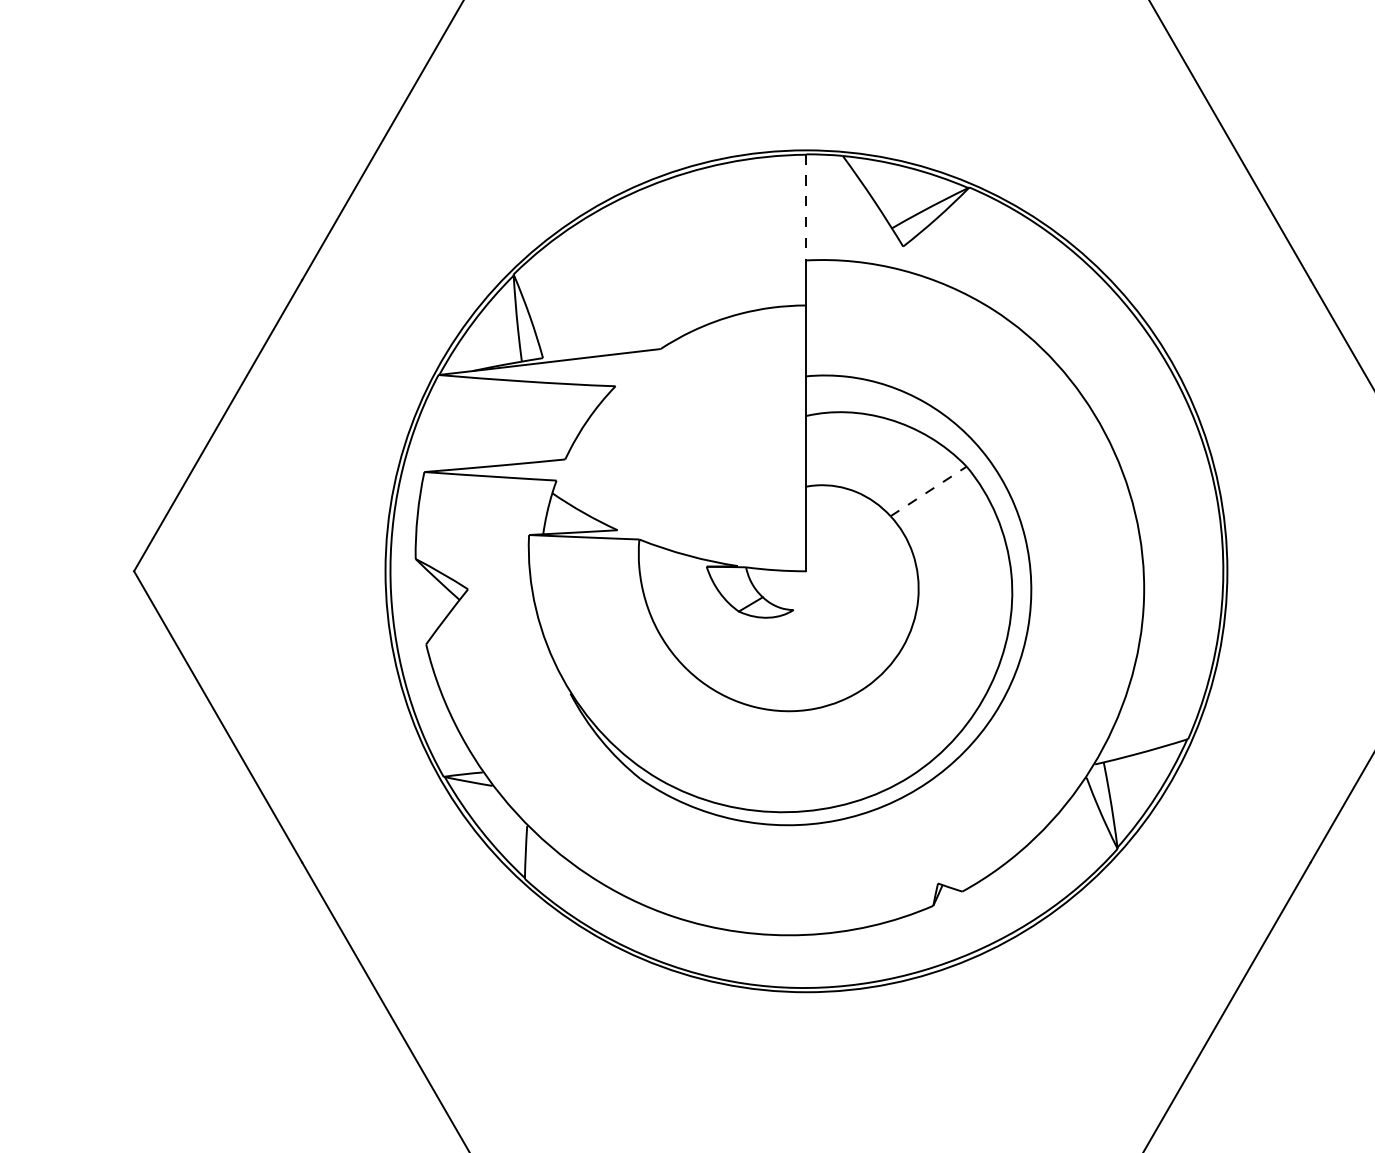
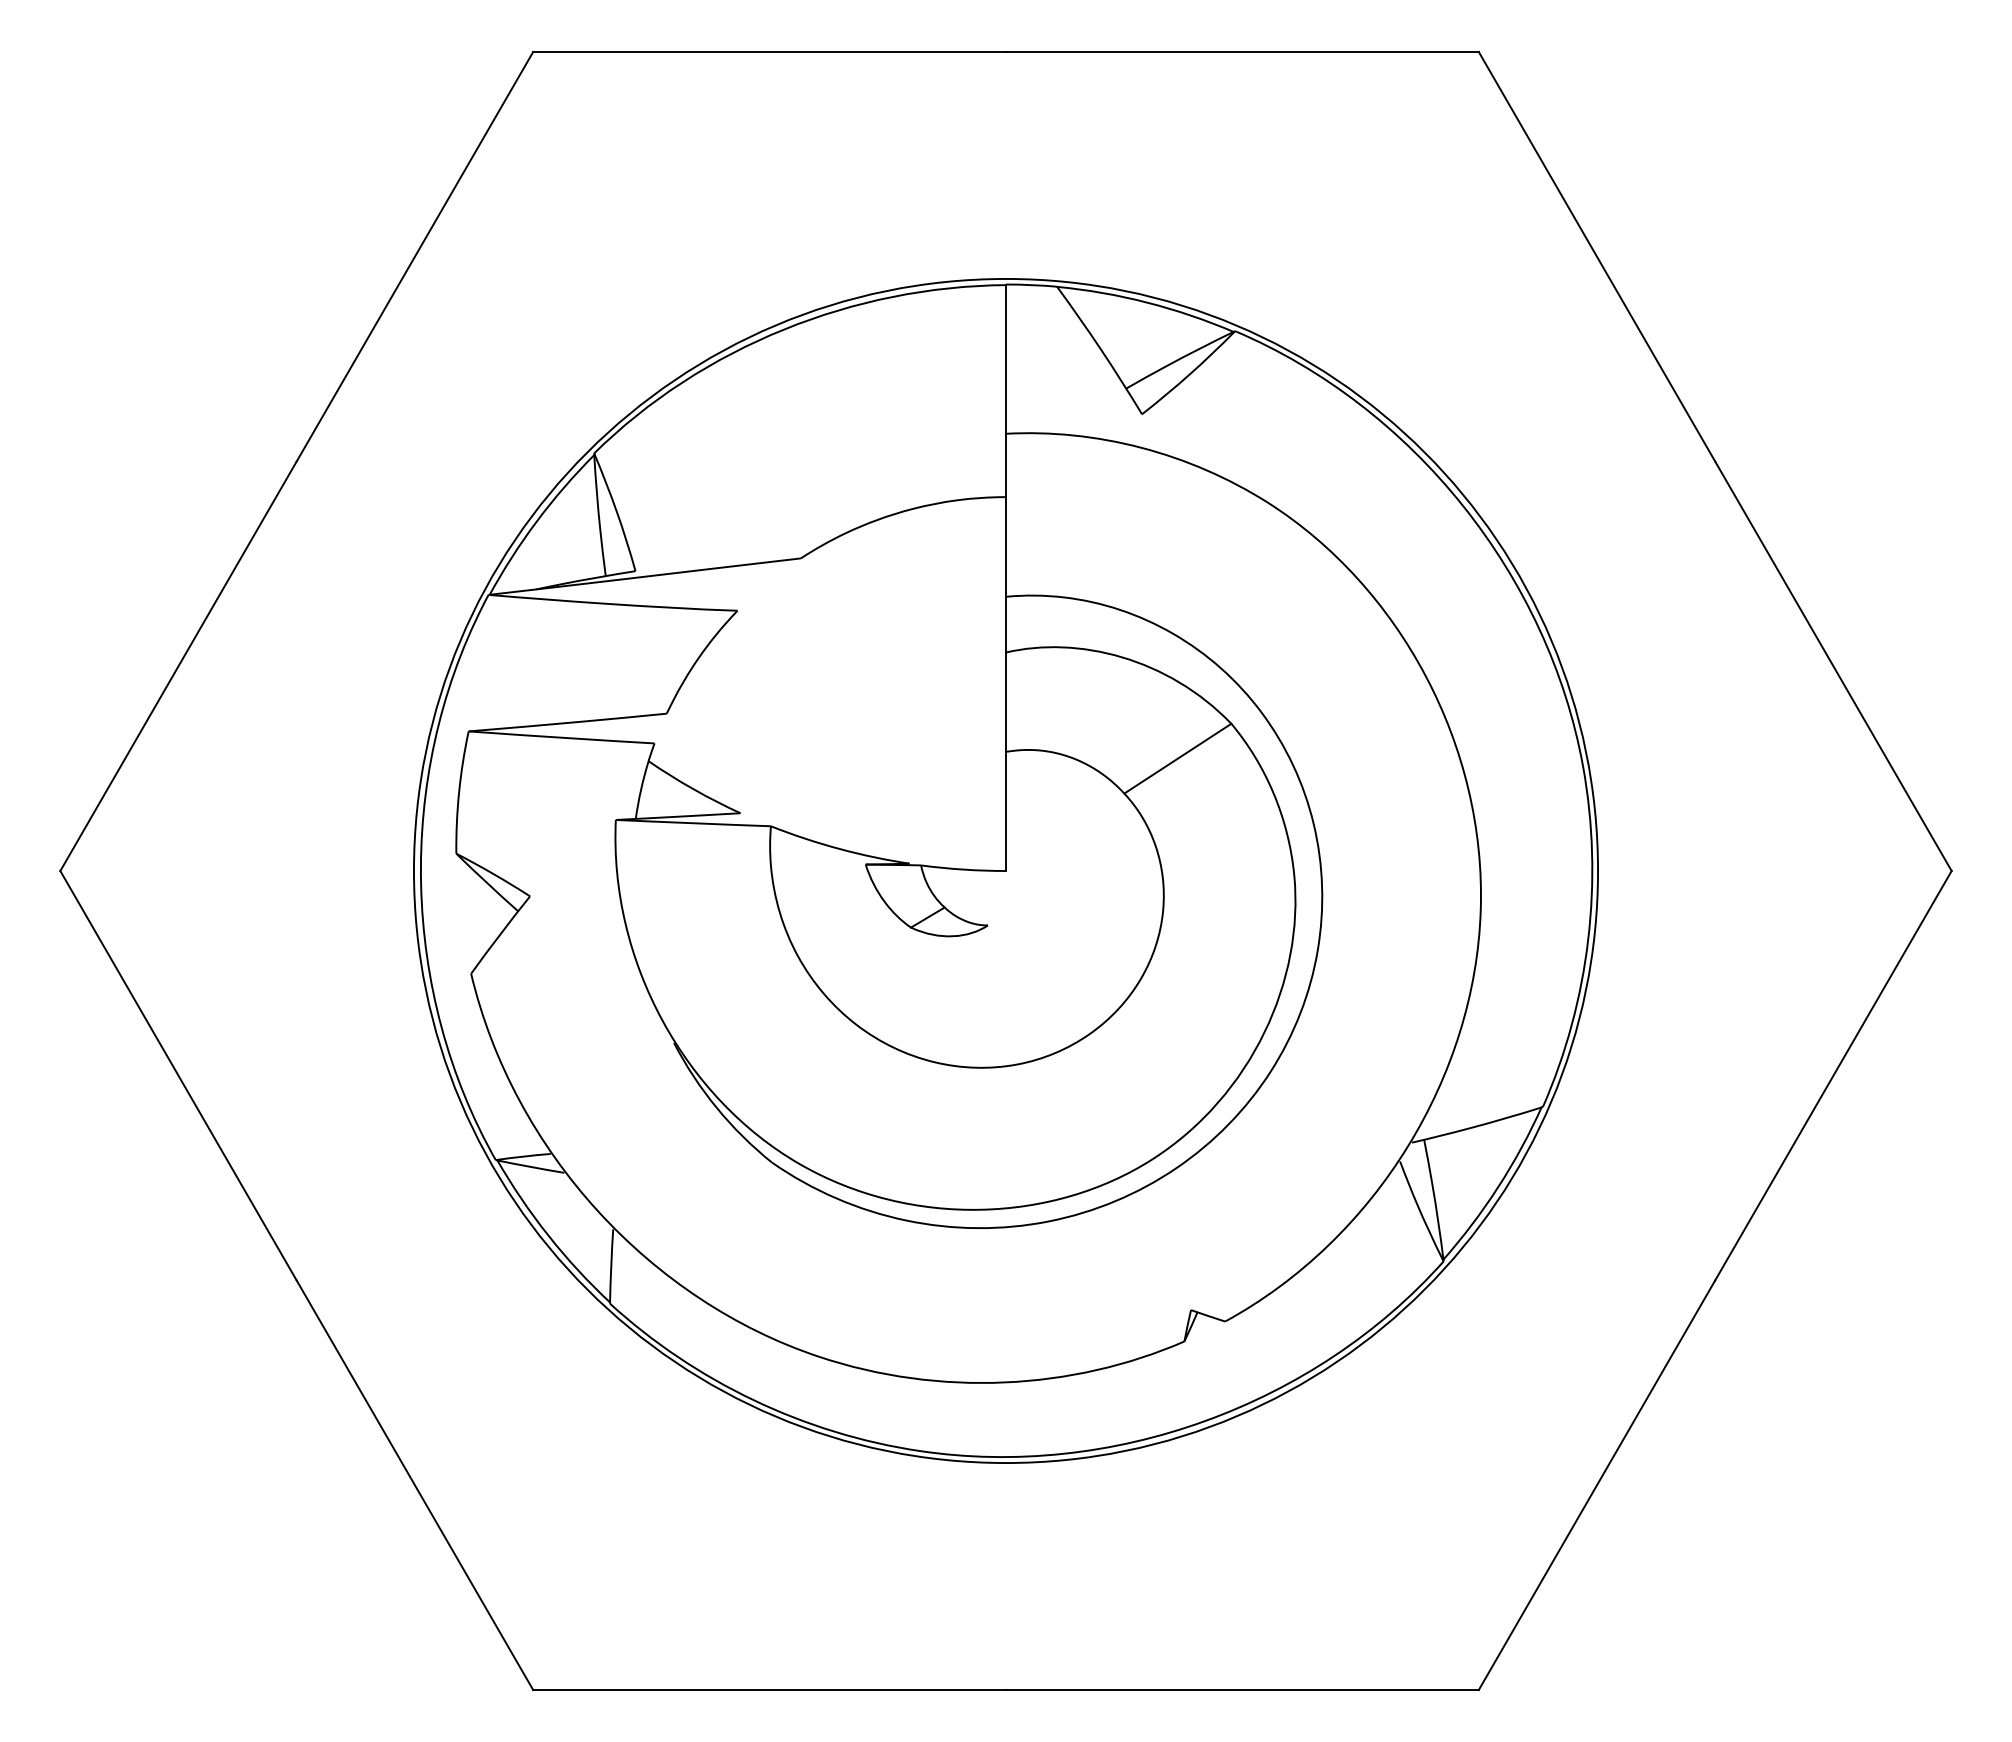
line: (806, 207) -> (1006, 359), dashed -> solid
line: (928, 491) -> (1177, 758), dashed -> solid

